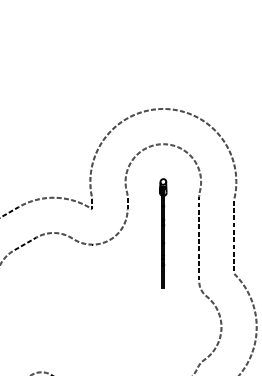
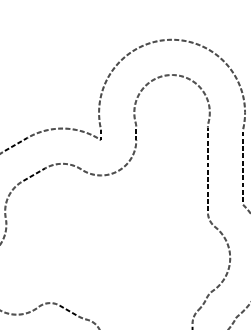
part: (163, 233) -> (172, 164), removed

